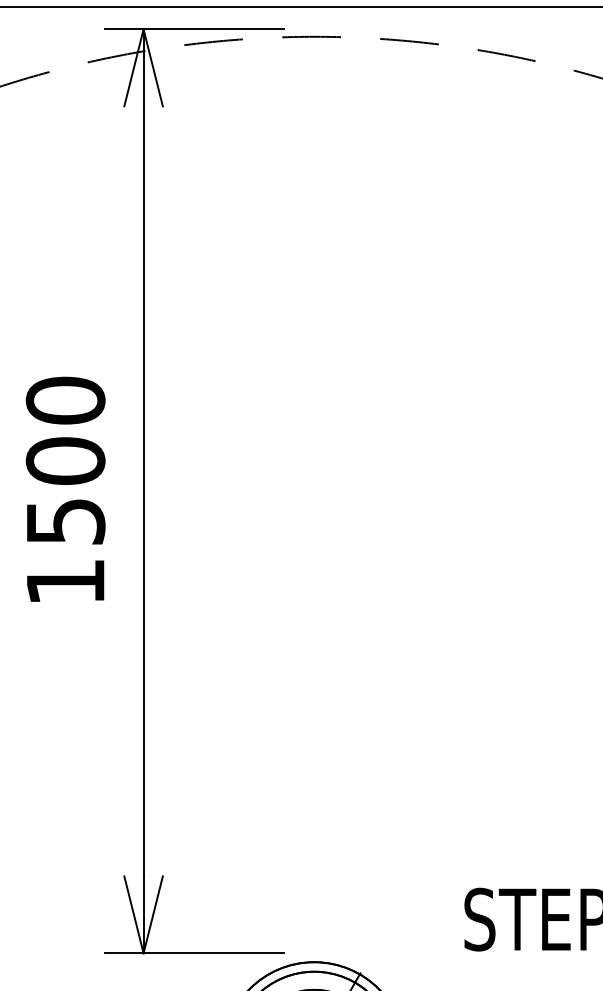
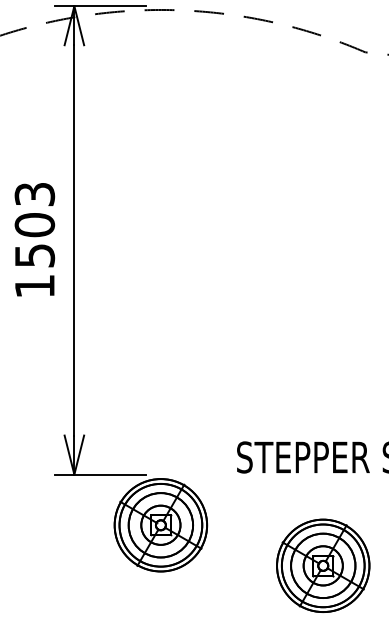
text: (64, 400) -> (34, 194), 1500 -> 1503

